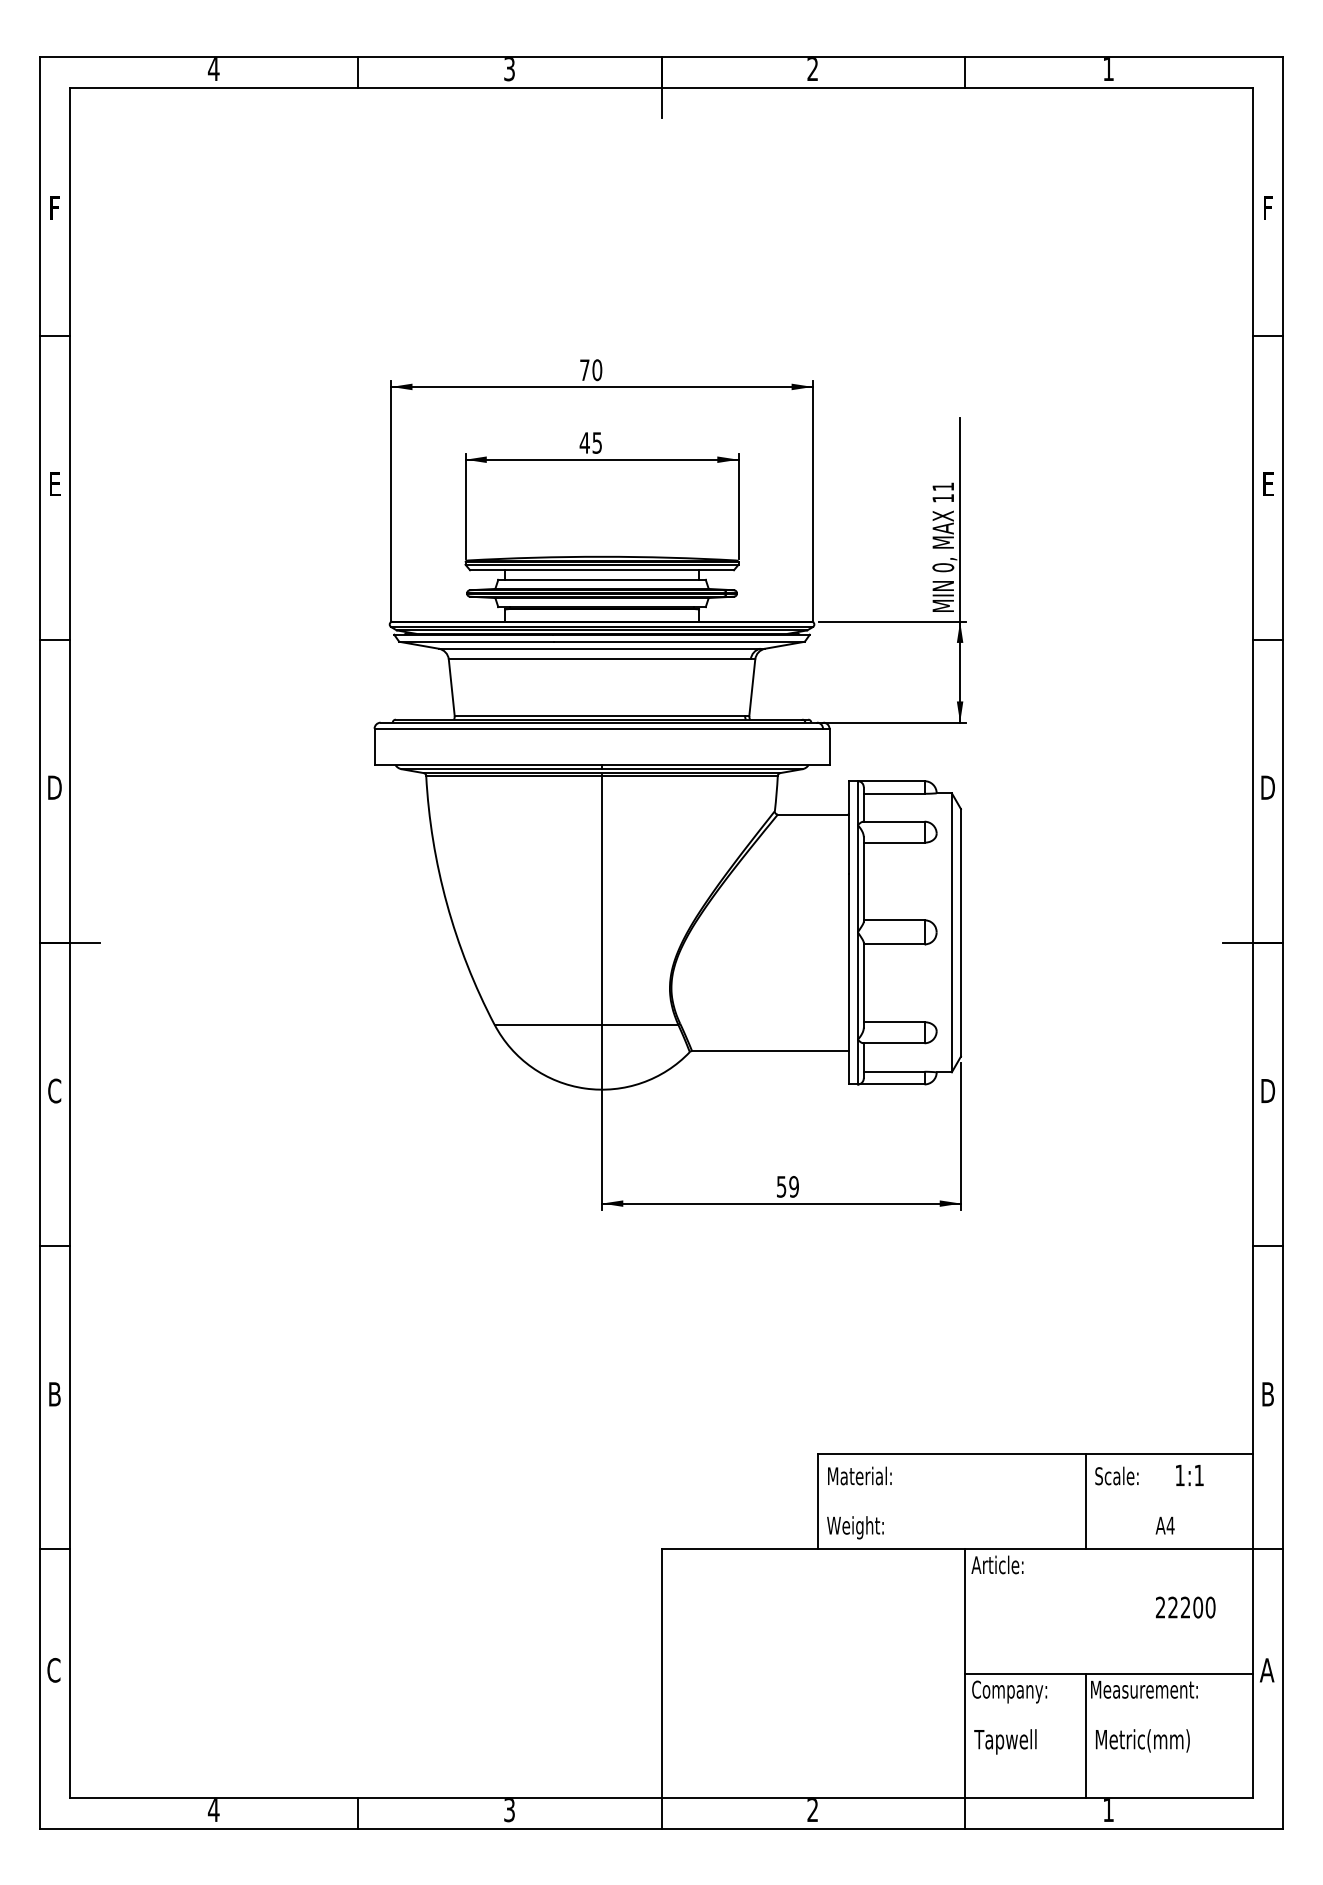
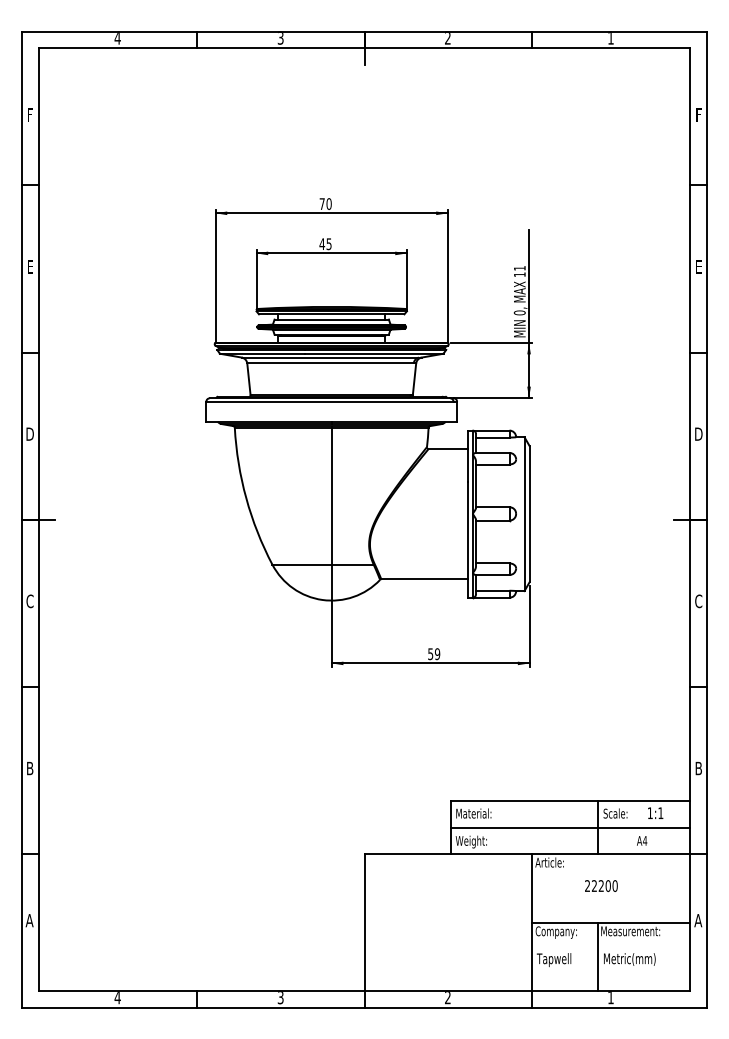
text: (1267, 1091) -> (698, 601), D -> C
line: (1035, 1501) -> (570, 827), added
text: (1185, 1606) -> (601, 885), moved
text: (53, 1670) -> (29, 920), C -> A

